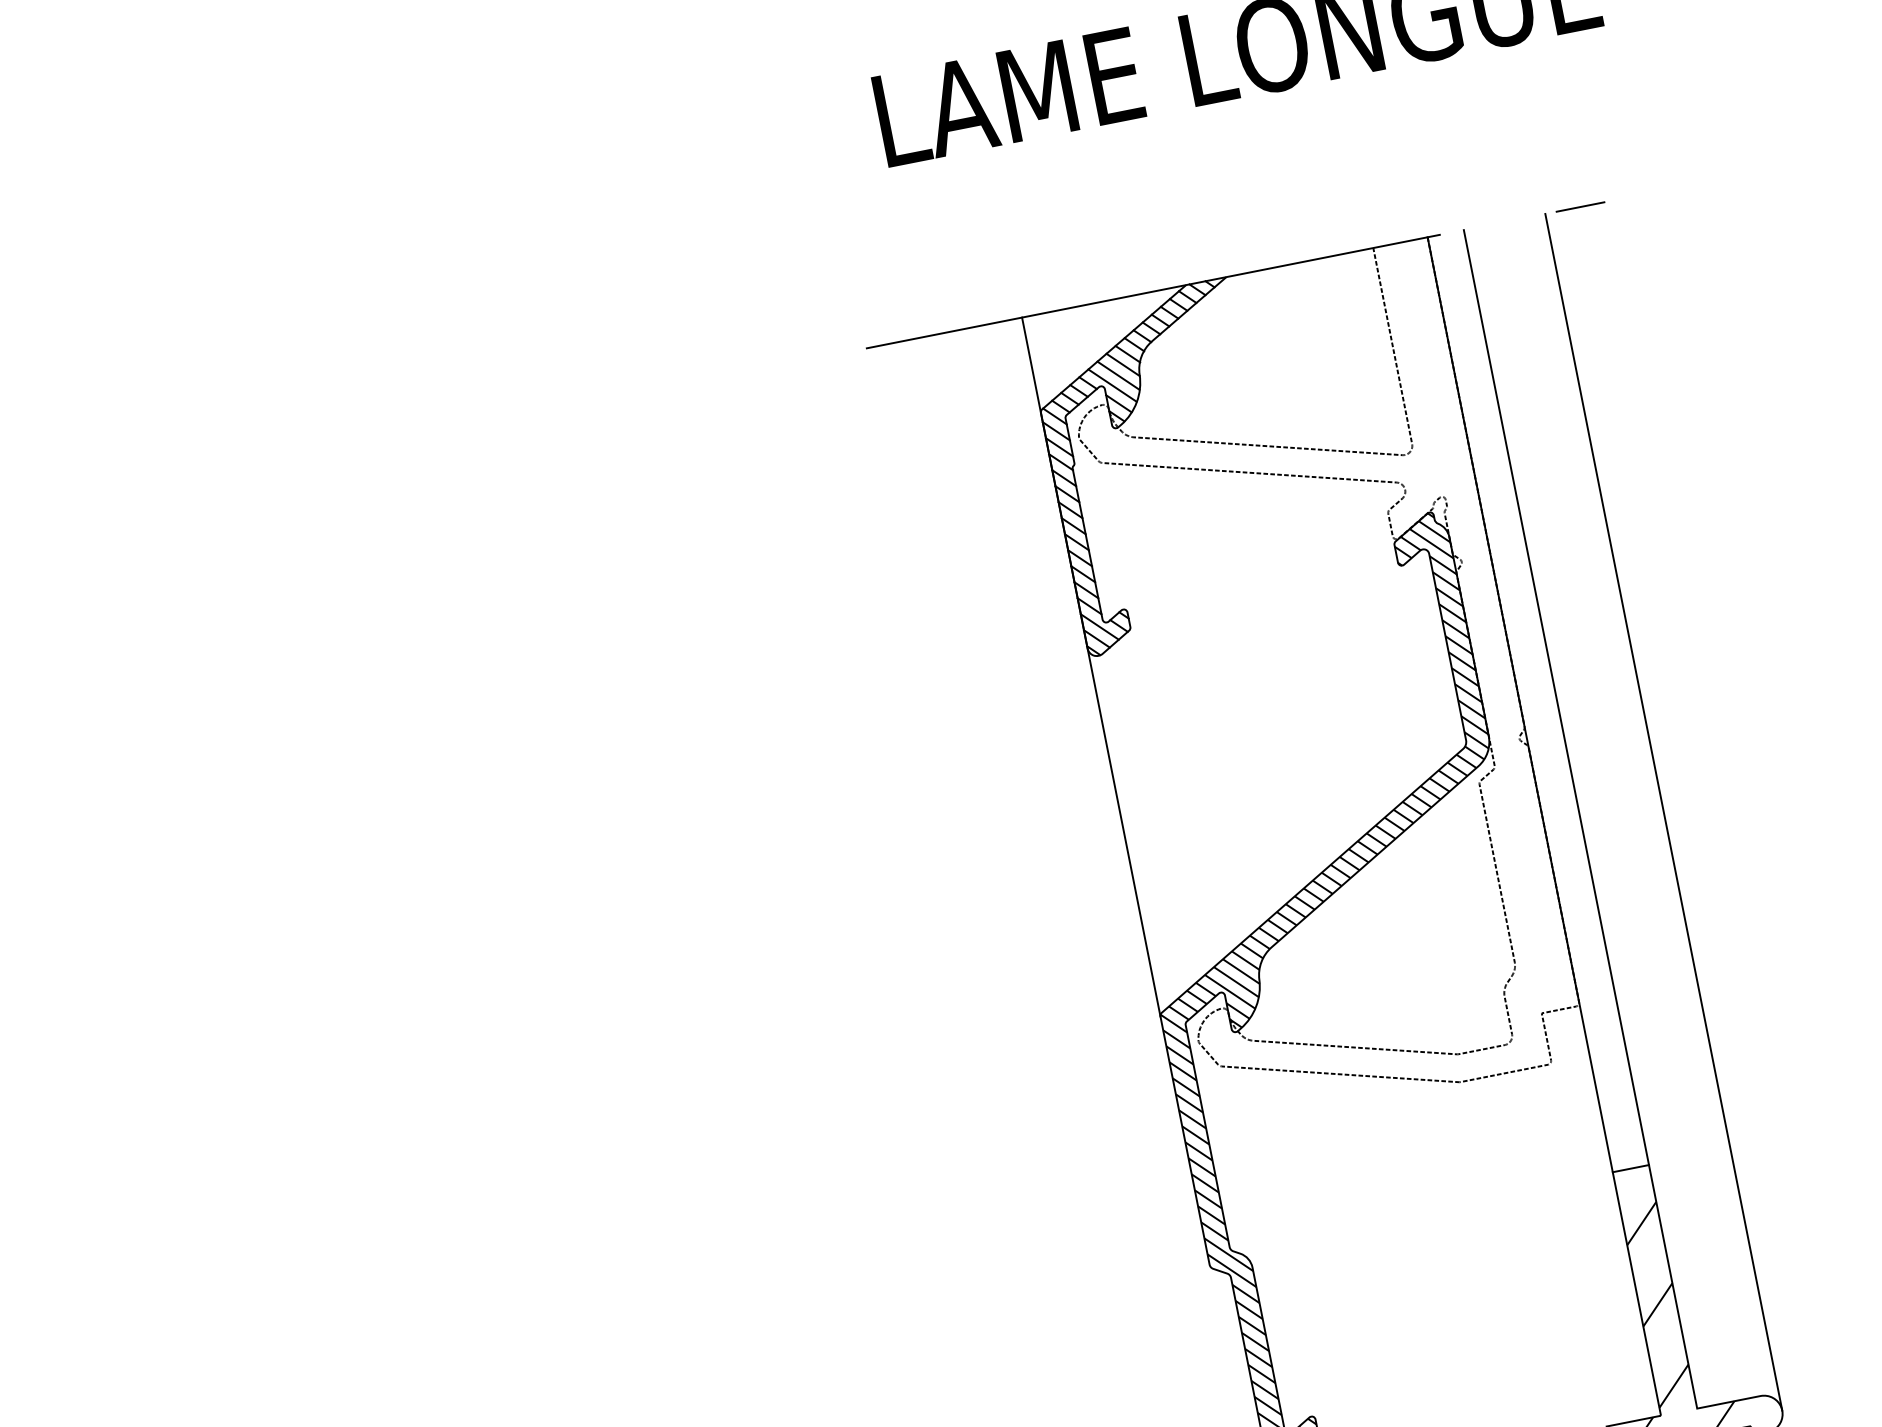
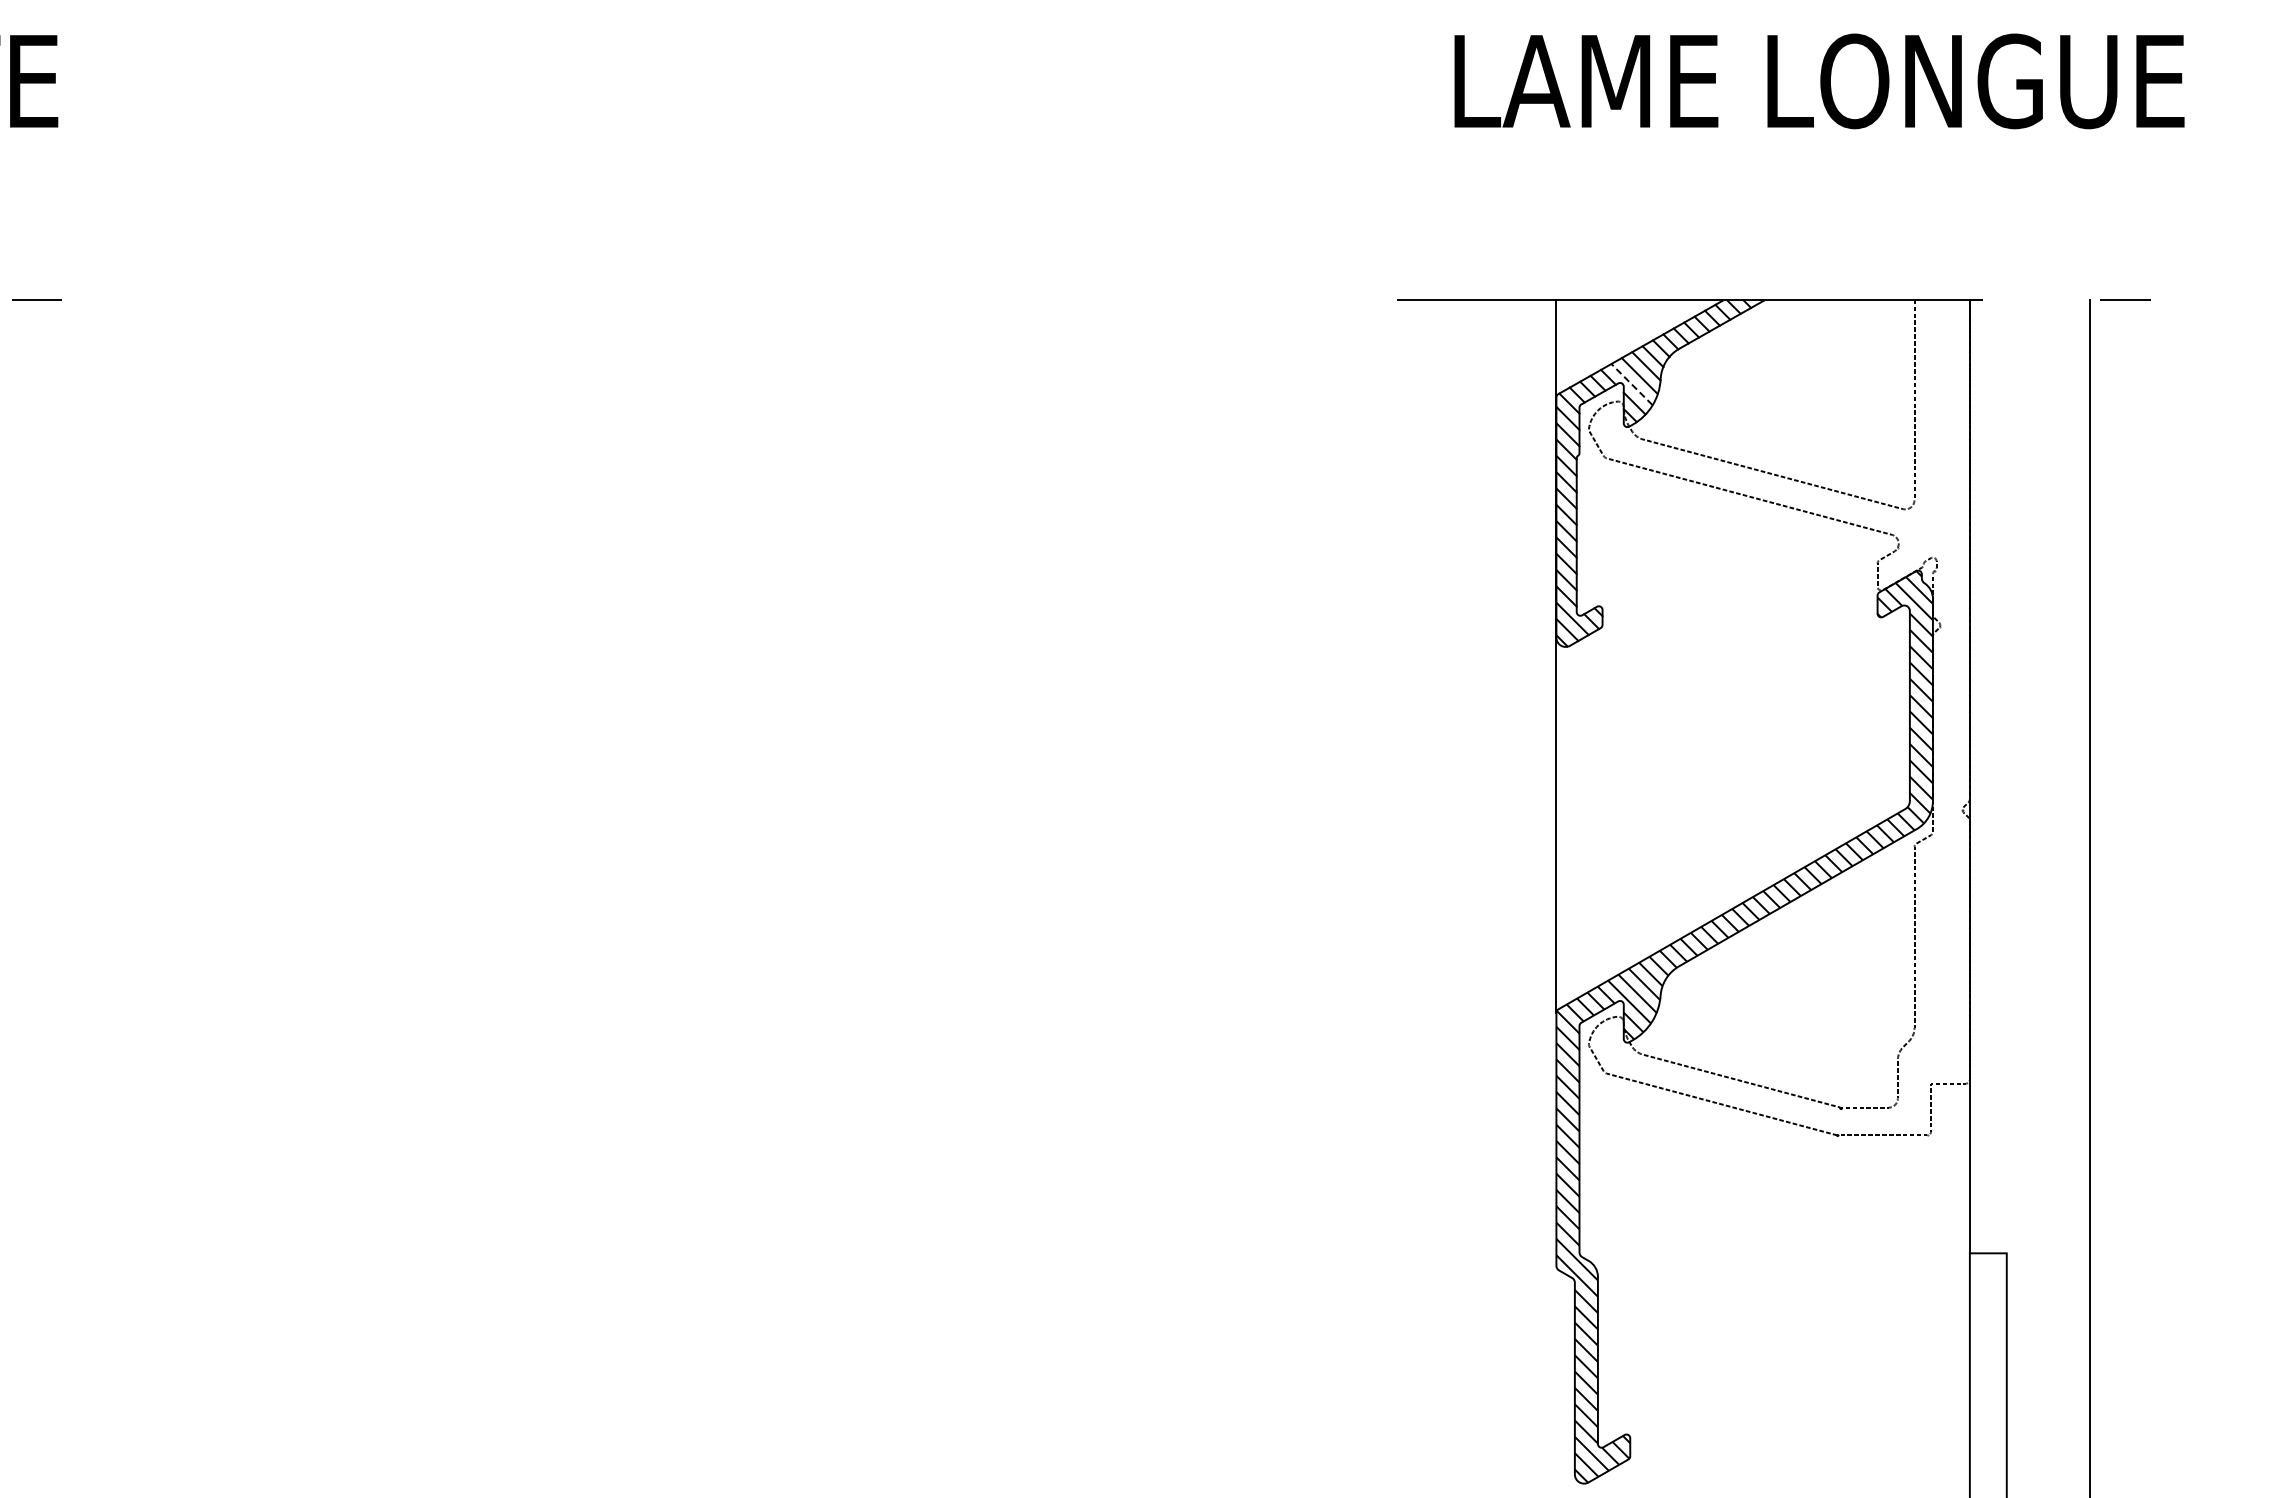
line: (1112, 385) -> (1631, 384), solid -> dashed
line: (1556, 697) -> (2006, 776), removed
hatch: (1656, 1304) -> (1987, 1391), removed

